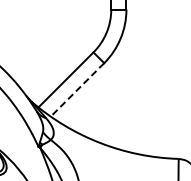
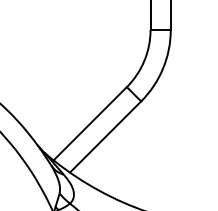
line: (77, 89) -> (105, 136), dashed -> solid

